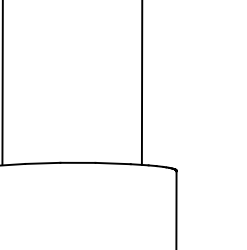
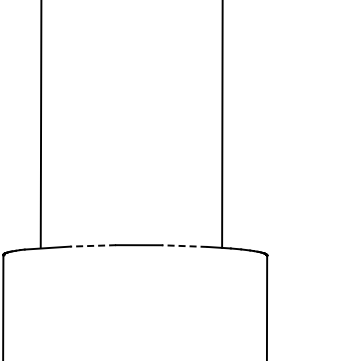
line: (43, 163) -> (93, 245), solid -> dashed
line: (112, 163) -> (184, 246), solid -> dashed

